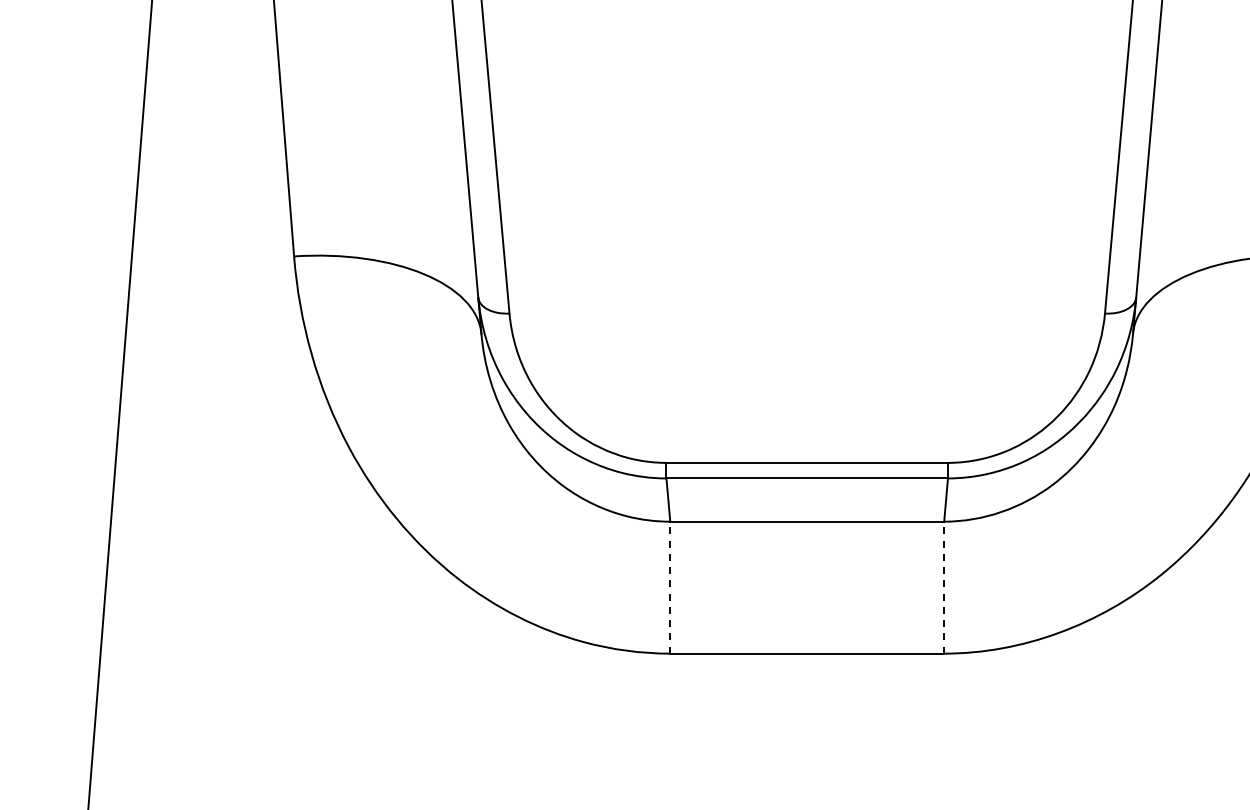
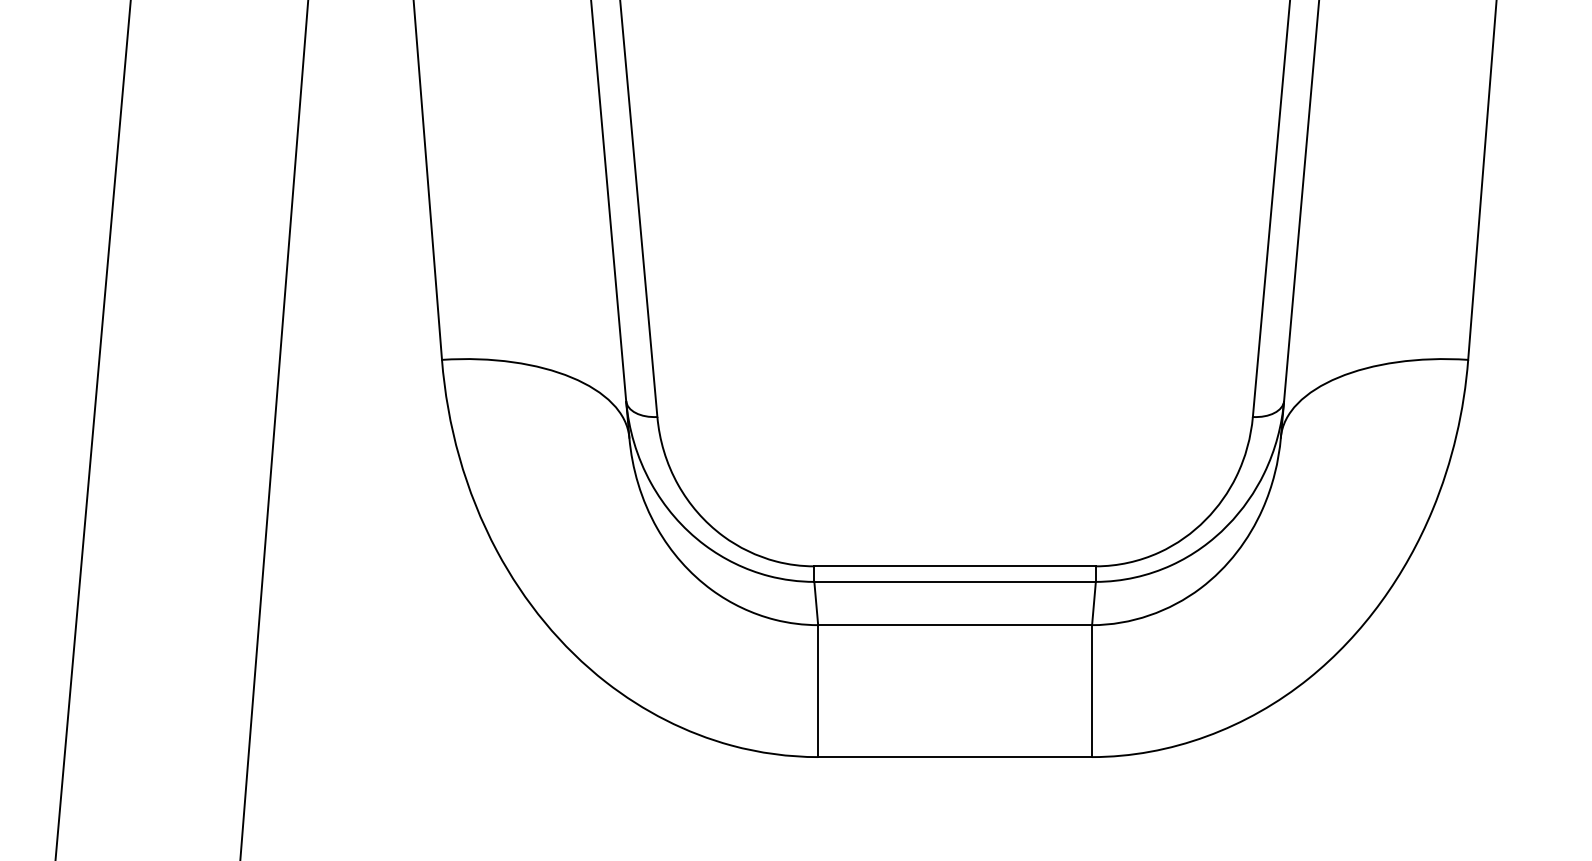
line: (670, 588) -> (818, 691), dashed -> solid
line: (944, 588) -> (1092, 691), dashed -> solid

